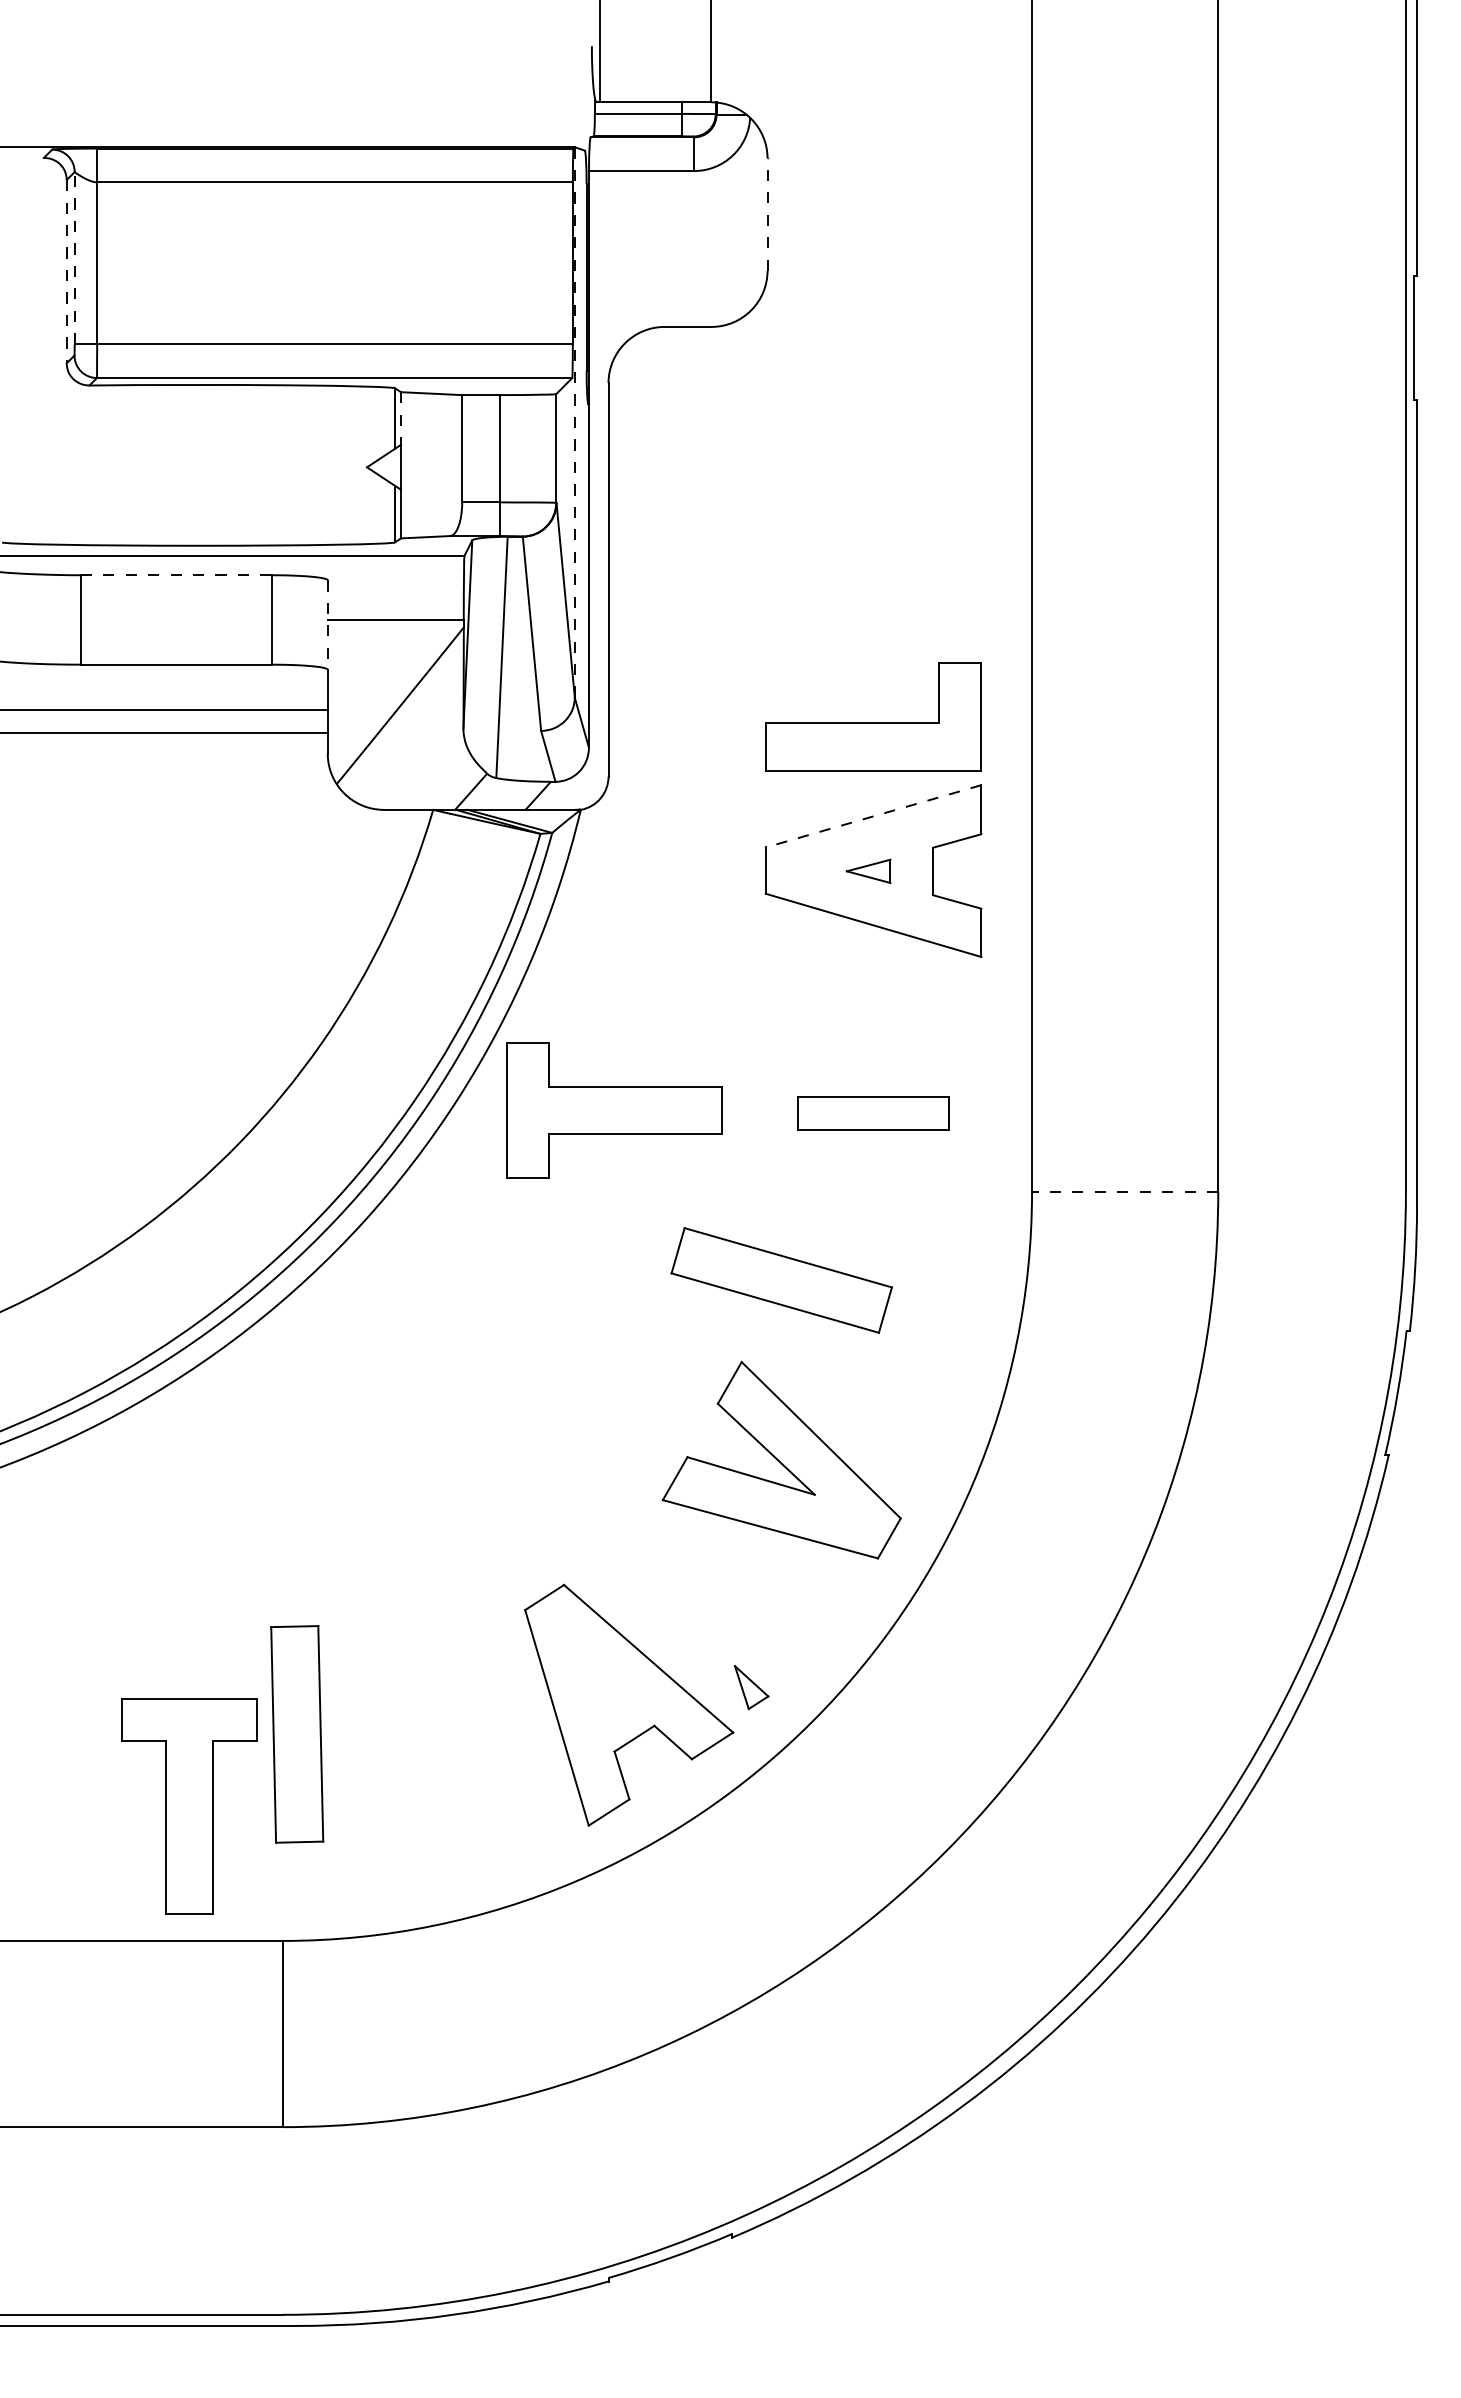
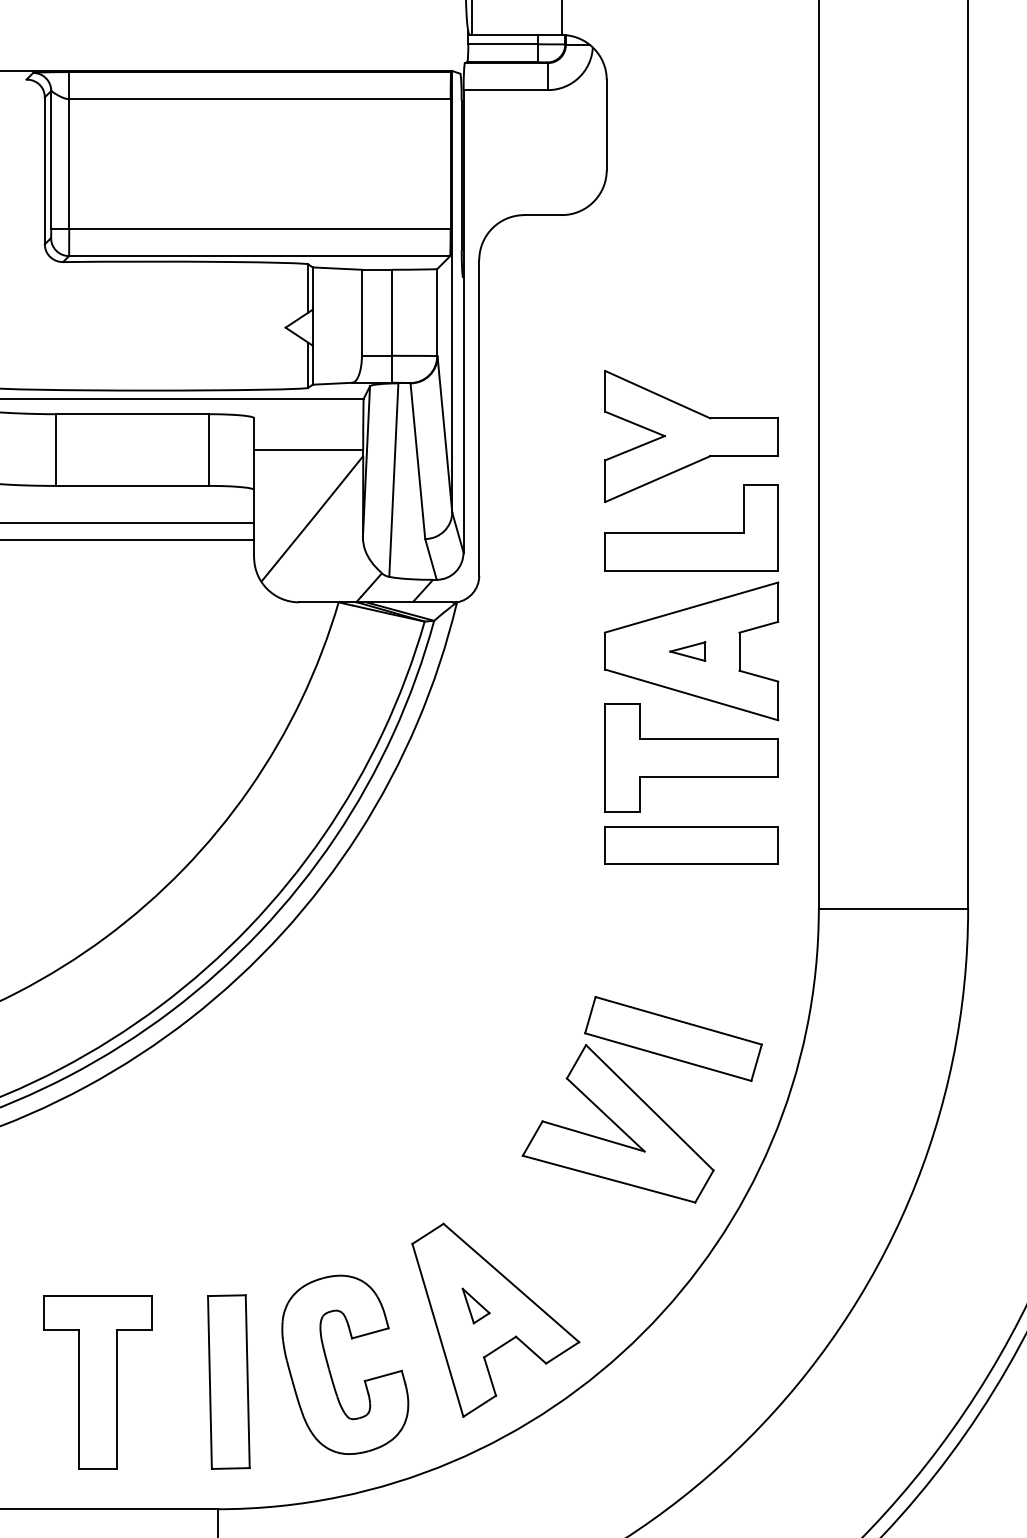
line: (767, 214) -> (606, 124), dashed -> solid
line: (74, 257) -> (51, 159), dashed -> solid
line: (66, 271) -> (44, 170), dashed -> solid
line: (400, 419) -> (312, 289), dashed -> solid
line: (574, 421) -> (451, 290), dashed -> solid
line: (175, 575) -> (132, 414), dashed -> solid
part: (872, 602) -> (690, 436), added
line: (327, 625) -> (253, 454), dashed -> solid
line: (873, 816) -> (691, 607), dashed -> solid
part: (614, 1110) -> (691, 758), moved
part: (873, 1113) -> (691, 845), size x1.43
line: (1124, 1191) -> (892, 908), dashed -> solid
part: (781, 1280) -> (673, 1039), moved
part: (751, 1687) -> (476, 1306), moved
part: (297, 1734) -> (229, 1382), moved
part: (422, 1766) -> (330, 1369), added
part: (189, 1806) -> (97, 1382), moved

